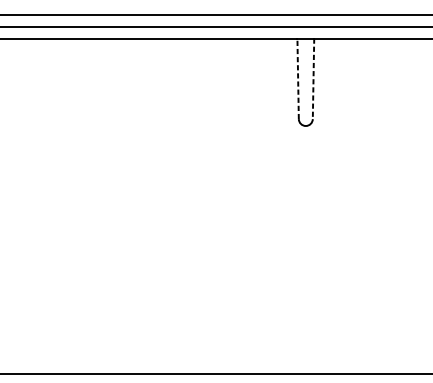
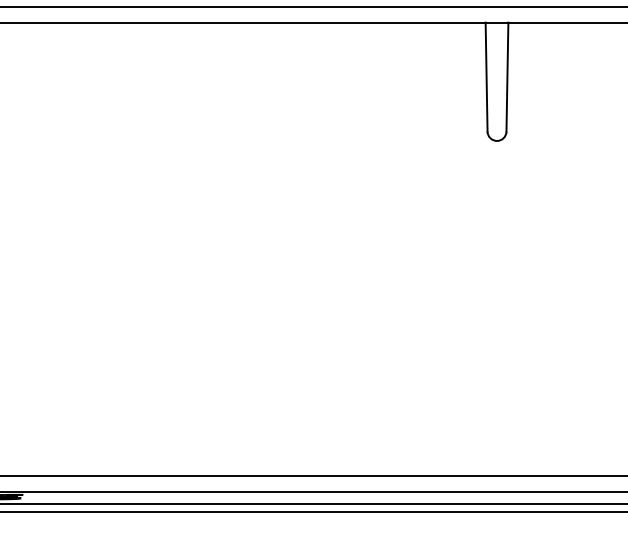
line: (298, 79) -> (486, 77), dashed -> solid
line: (313, 79) -> (507, 77), dashed -> solid

